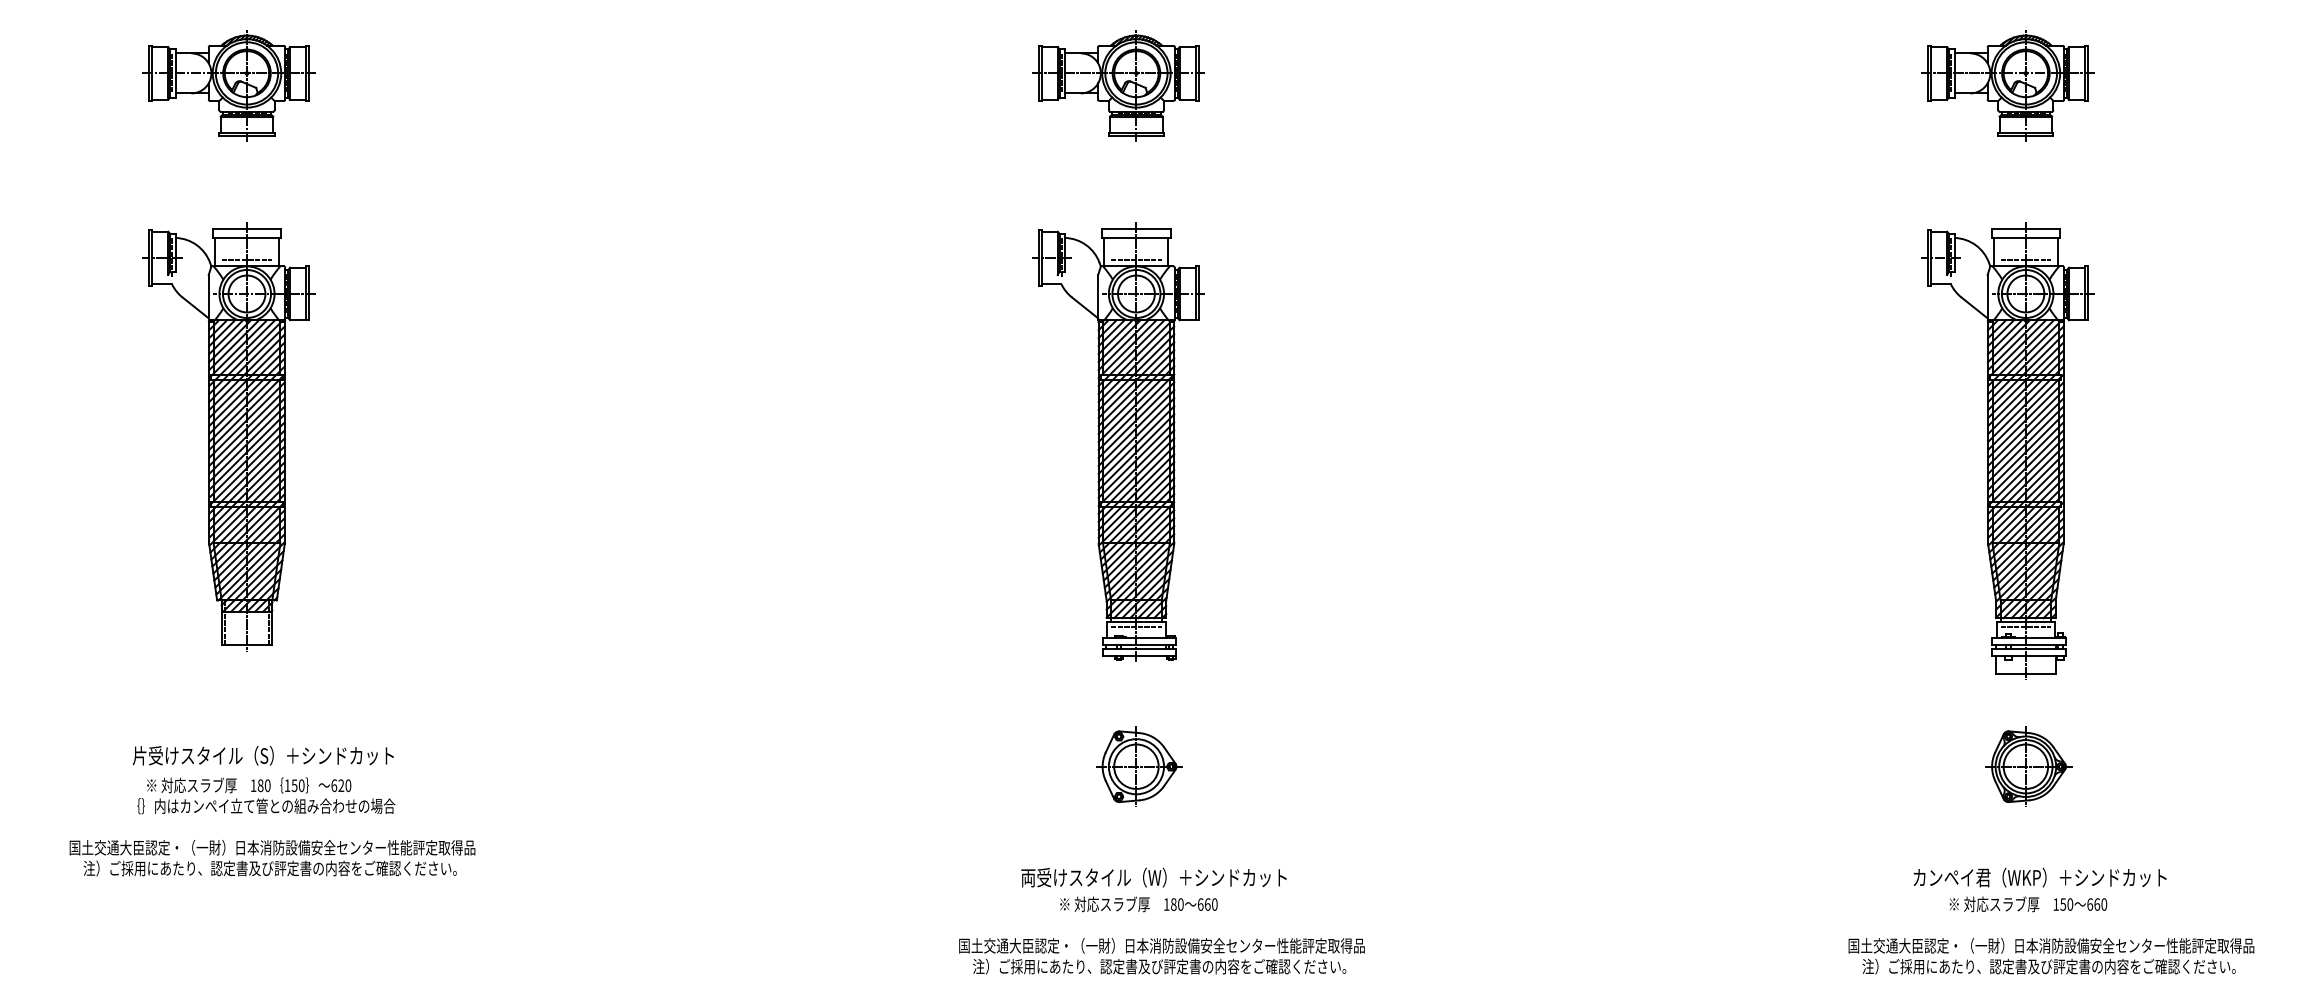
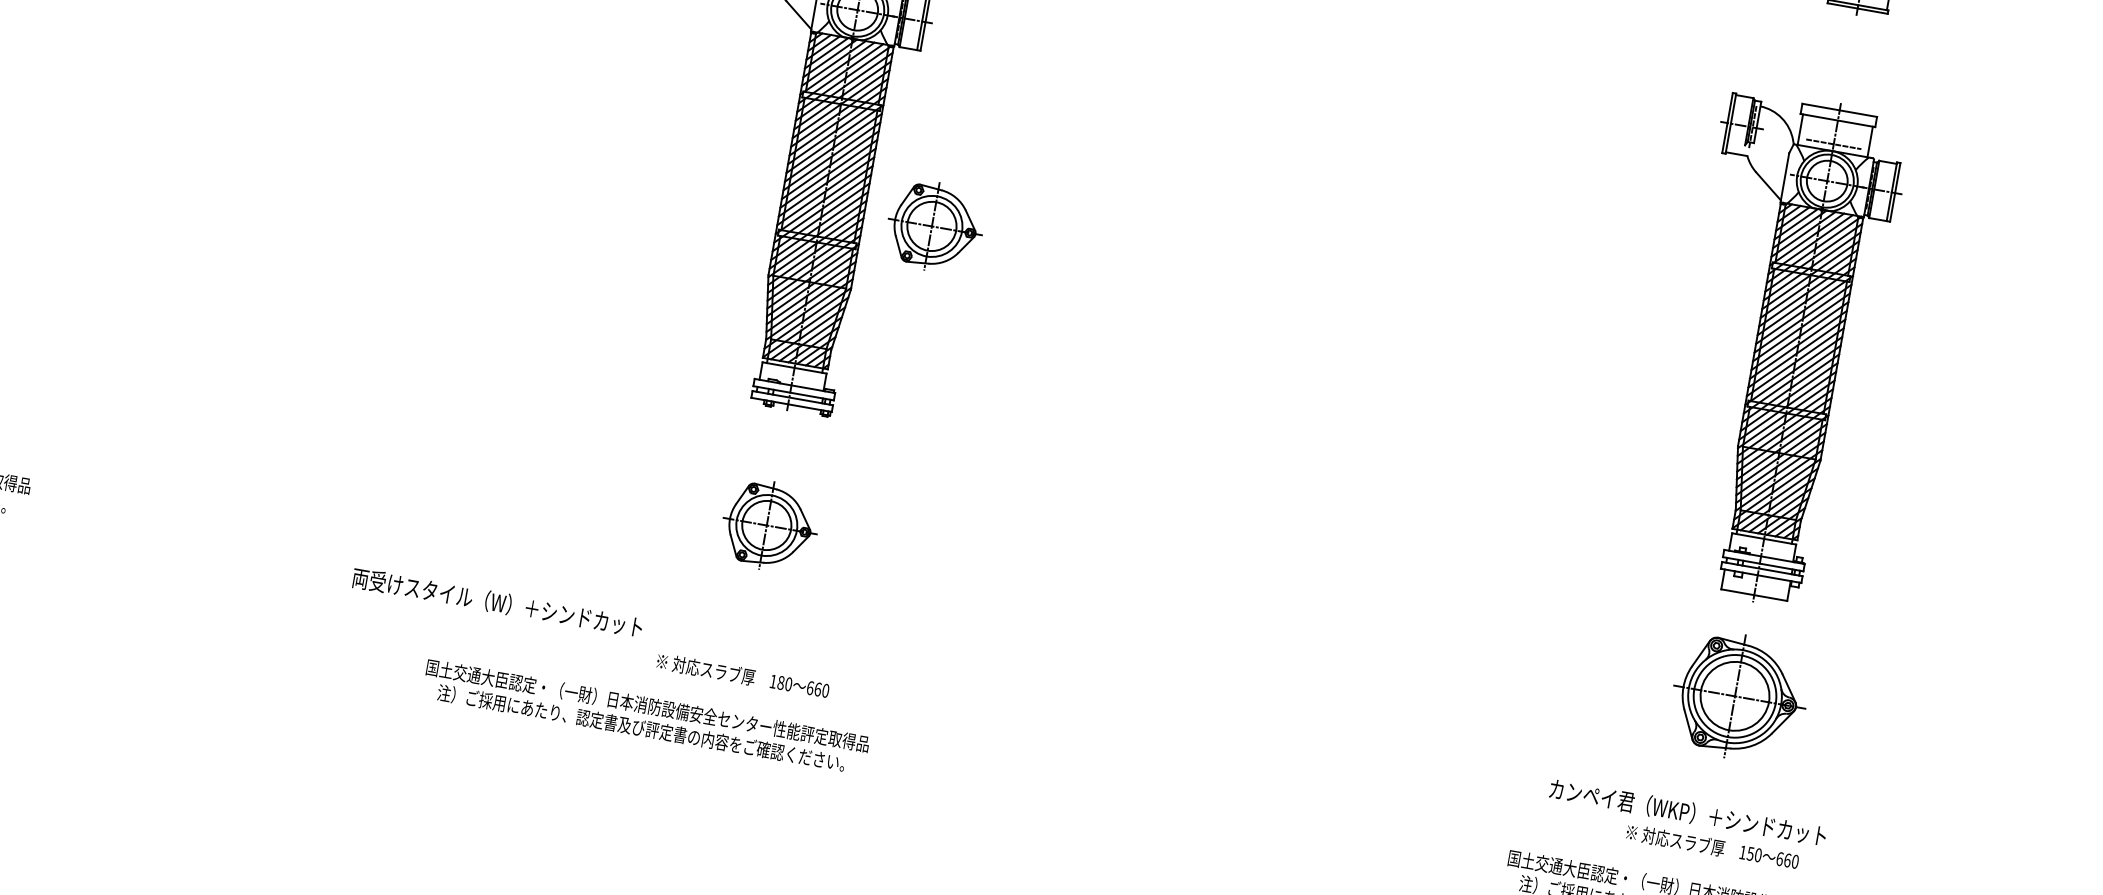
part: (1239, 474) -> (935, 226), added
line: (1136, 627) -> (793, 373), removed
line: (2025, 627) -> (1762, 544), removed
part: (2028, 766) -> (1739, 696), size x1.4
text: (1153, 877) -> (497, 602), moved
text: (2039, 877) -> (1687, 812), moved
text: (1161, 956) -> (645, 717), moved

